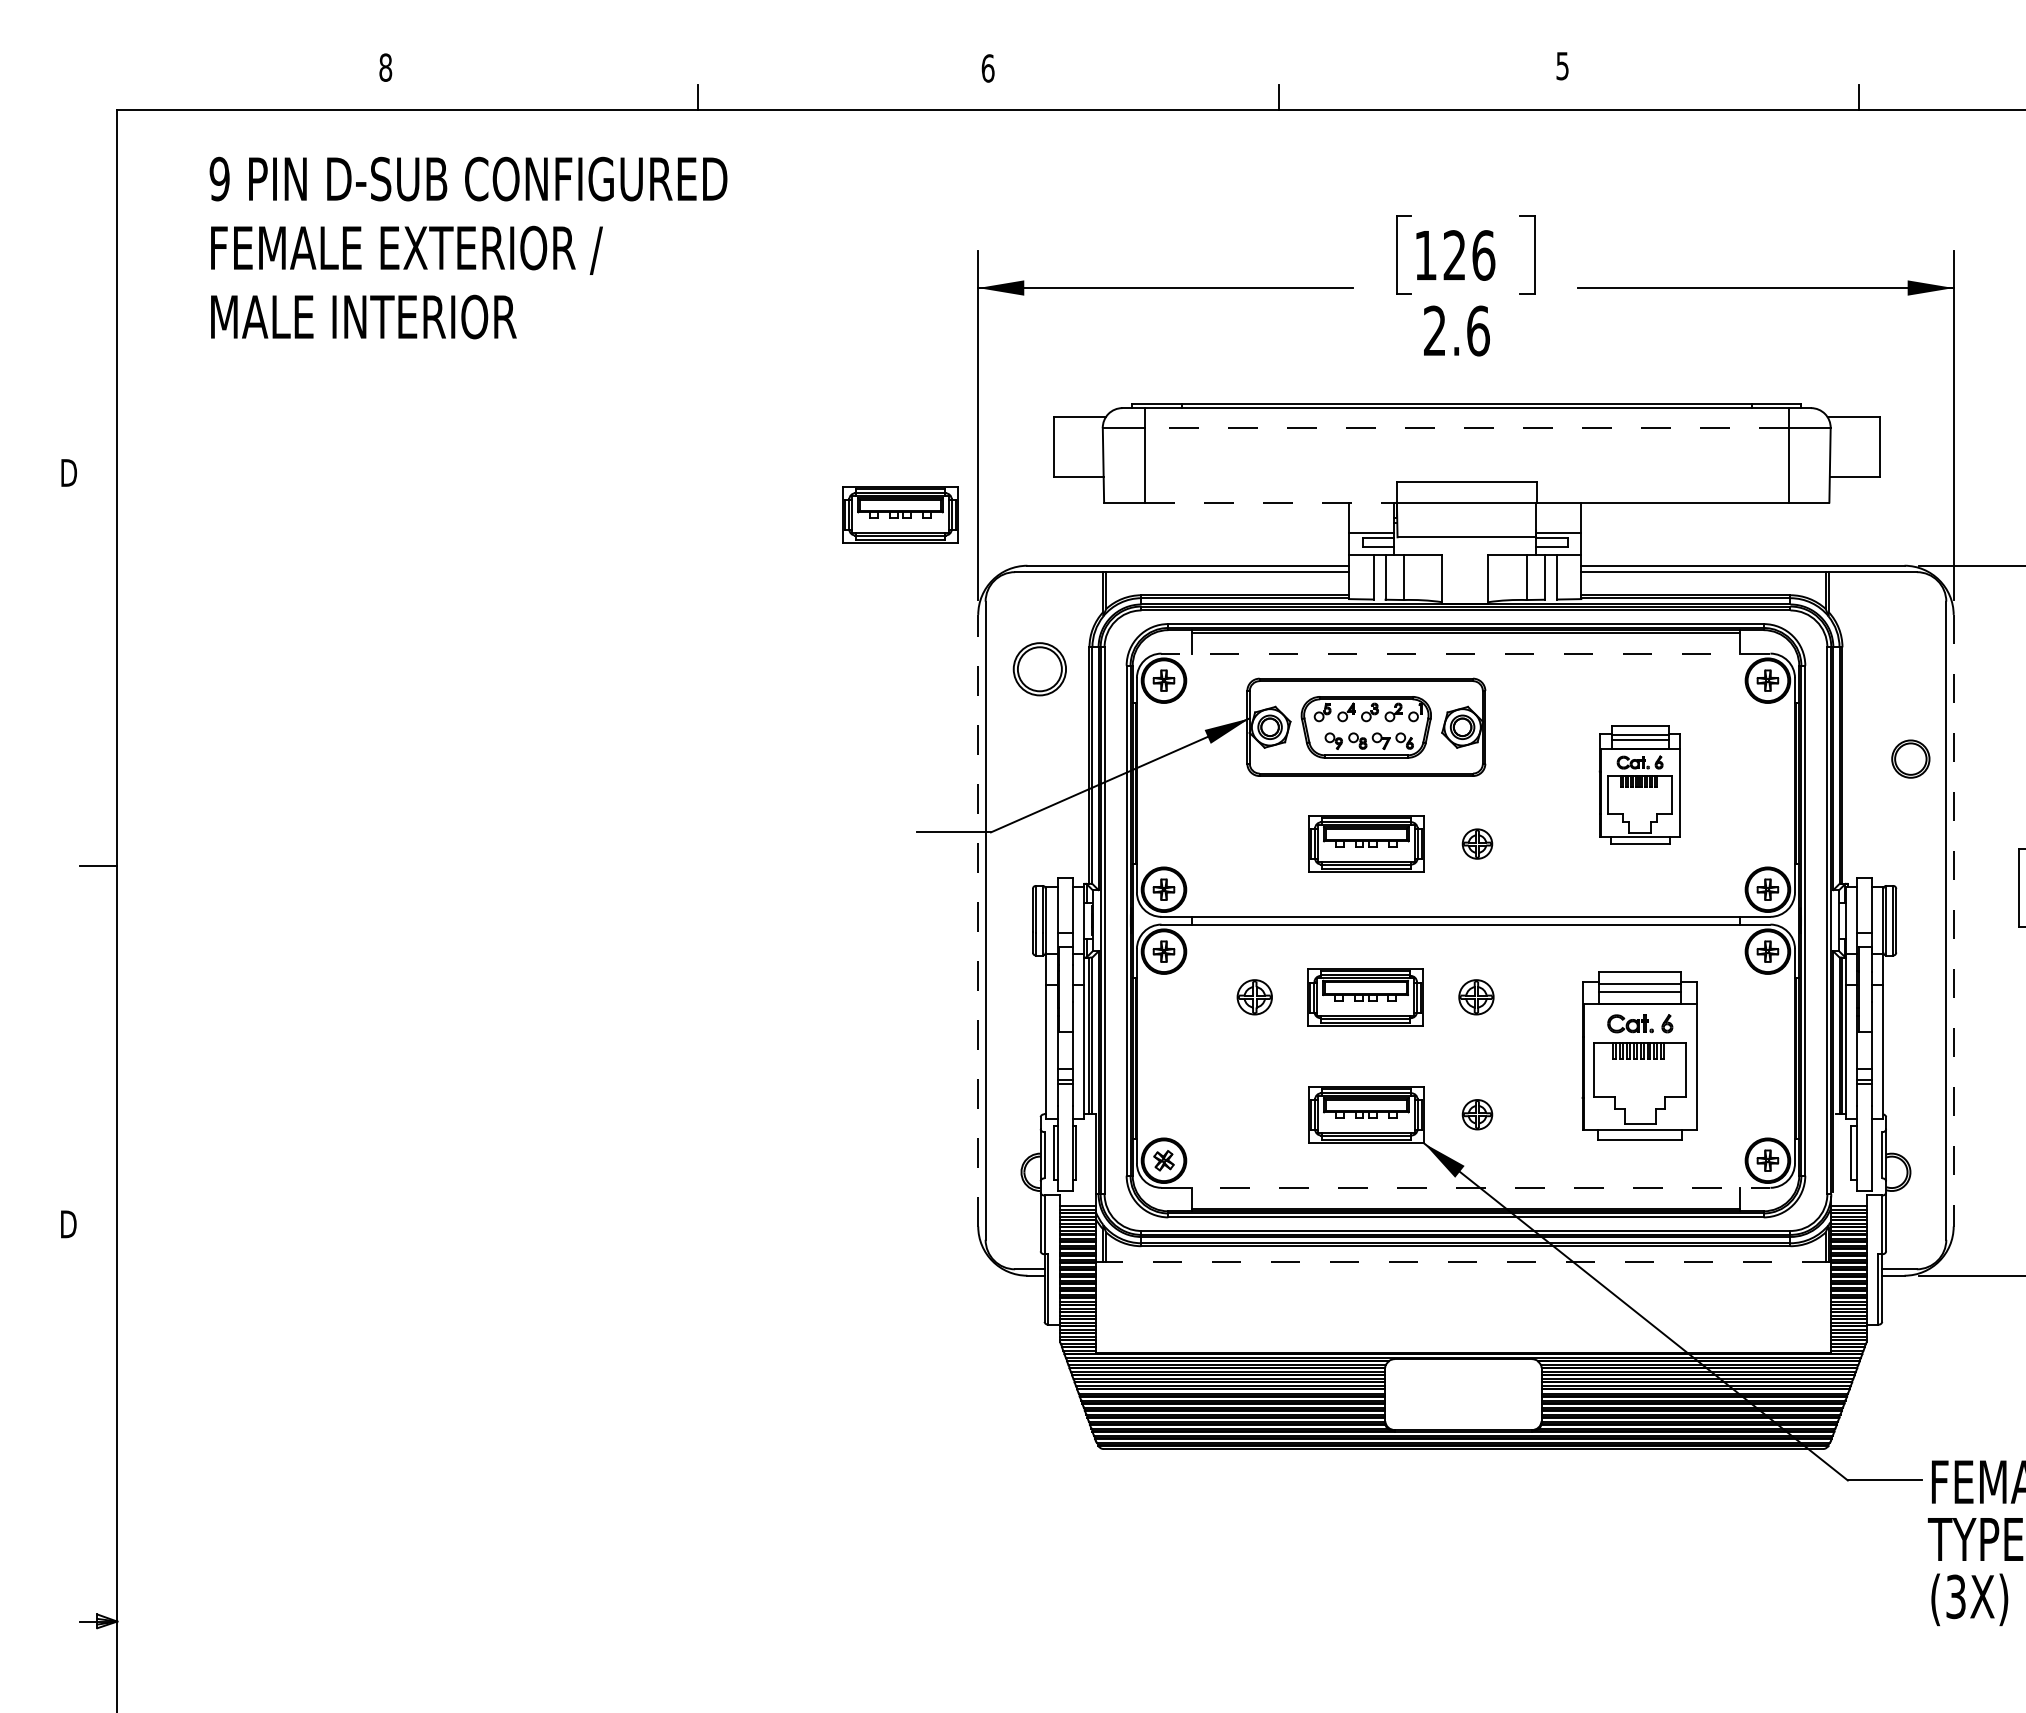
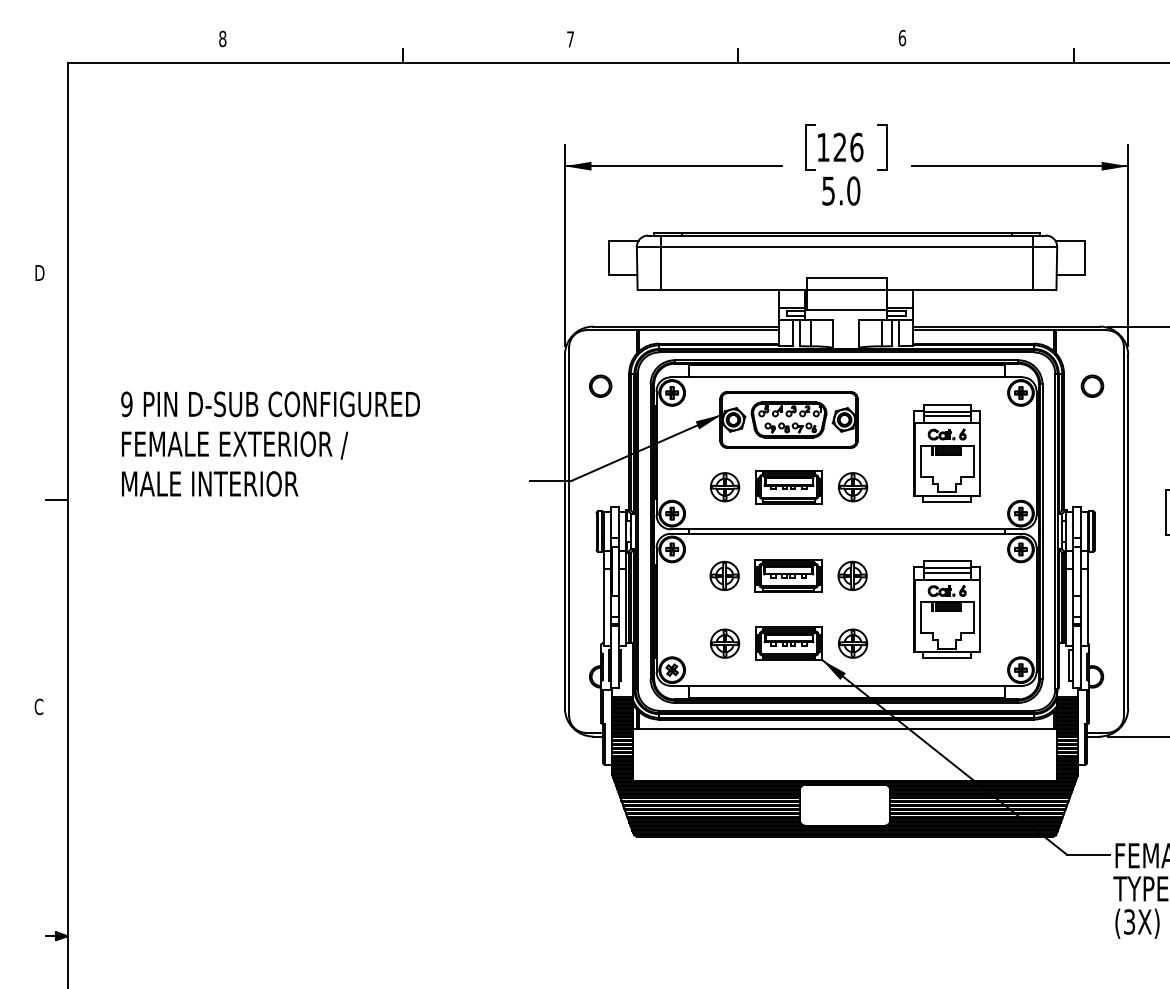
text: (1562, 65) -> (902, 37), 5 -> 6
text: (987, 68) -> (570, 39), 6 -> 7
text: (468, 246) -> (270, 443), moved
text: (1457, 330) -> (841, 190), 2.6 -> 5.0
line: (1467, 428) -> (847, 247), dashed -> solid
line: (1270, 503) -> (733, 290), dashed -> solid
part: (899, 515) -> (519, 297), removed
line: (1465, 653) -> (846, 377), dashed -> solid
part: (1039, 667) -> (600, 385), size x0.71
part: (1910, 757) -> (1092, 385), moved
part: (1639, 785) -> (946, 453), size x1.43
part: (1256, 844) -> (725, 487), added
part: (1477, 844) -> (853, 487), size x1.67
line: (977, 920) -> (564, 531), dashed -> solid
line: (1954, 920) -> (1128, 531), dashed -> solid
part: (1254, 996) -> (724, 575), size x1.43
part: (1476, 996) -> (852, 575), size x1.43
part: (1256, 1114) -> (725, 643), added
part: (1477, 1114) -> (853, 643), size x1.67
line: (1465, 1187) -> (846, 685), dashed -> solid
text: (68, 1223) -> (39, 706), D -> C
line: (1462, 1261) -> (844, 728), dashed -> solid

